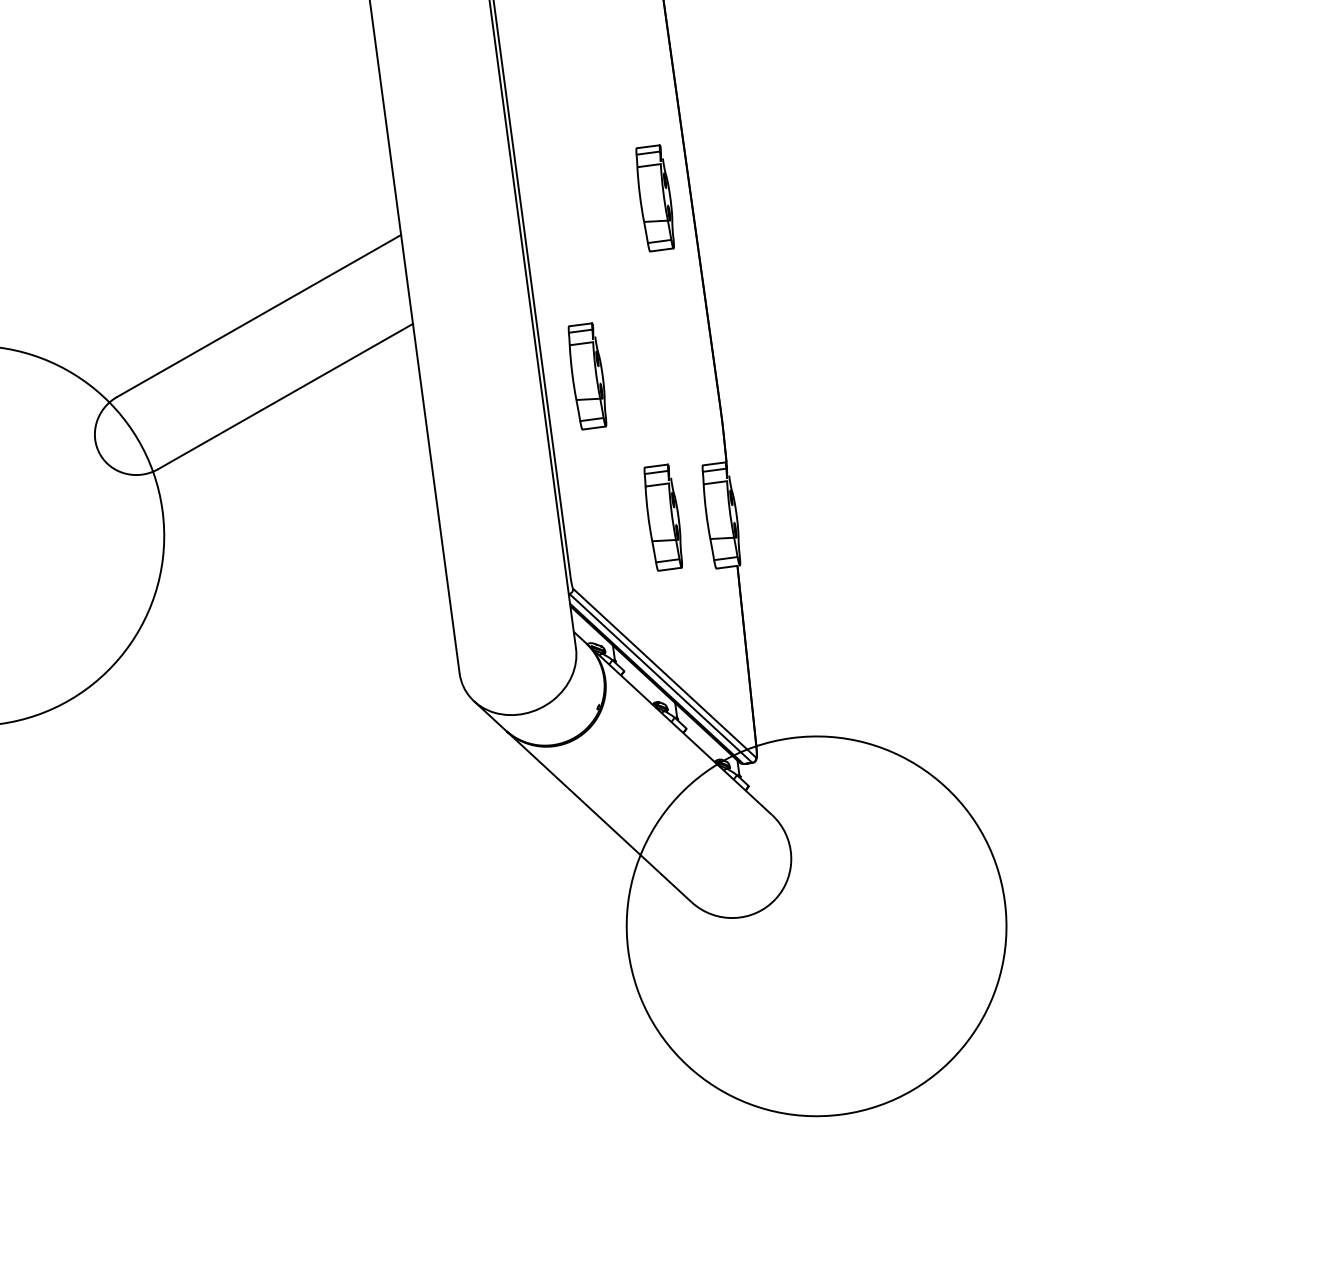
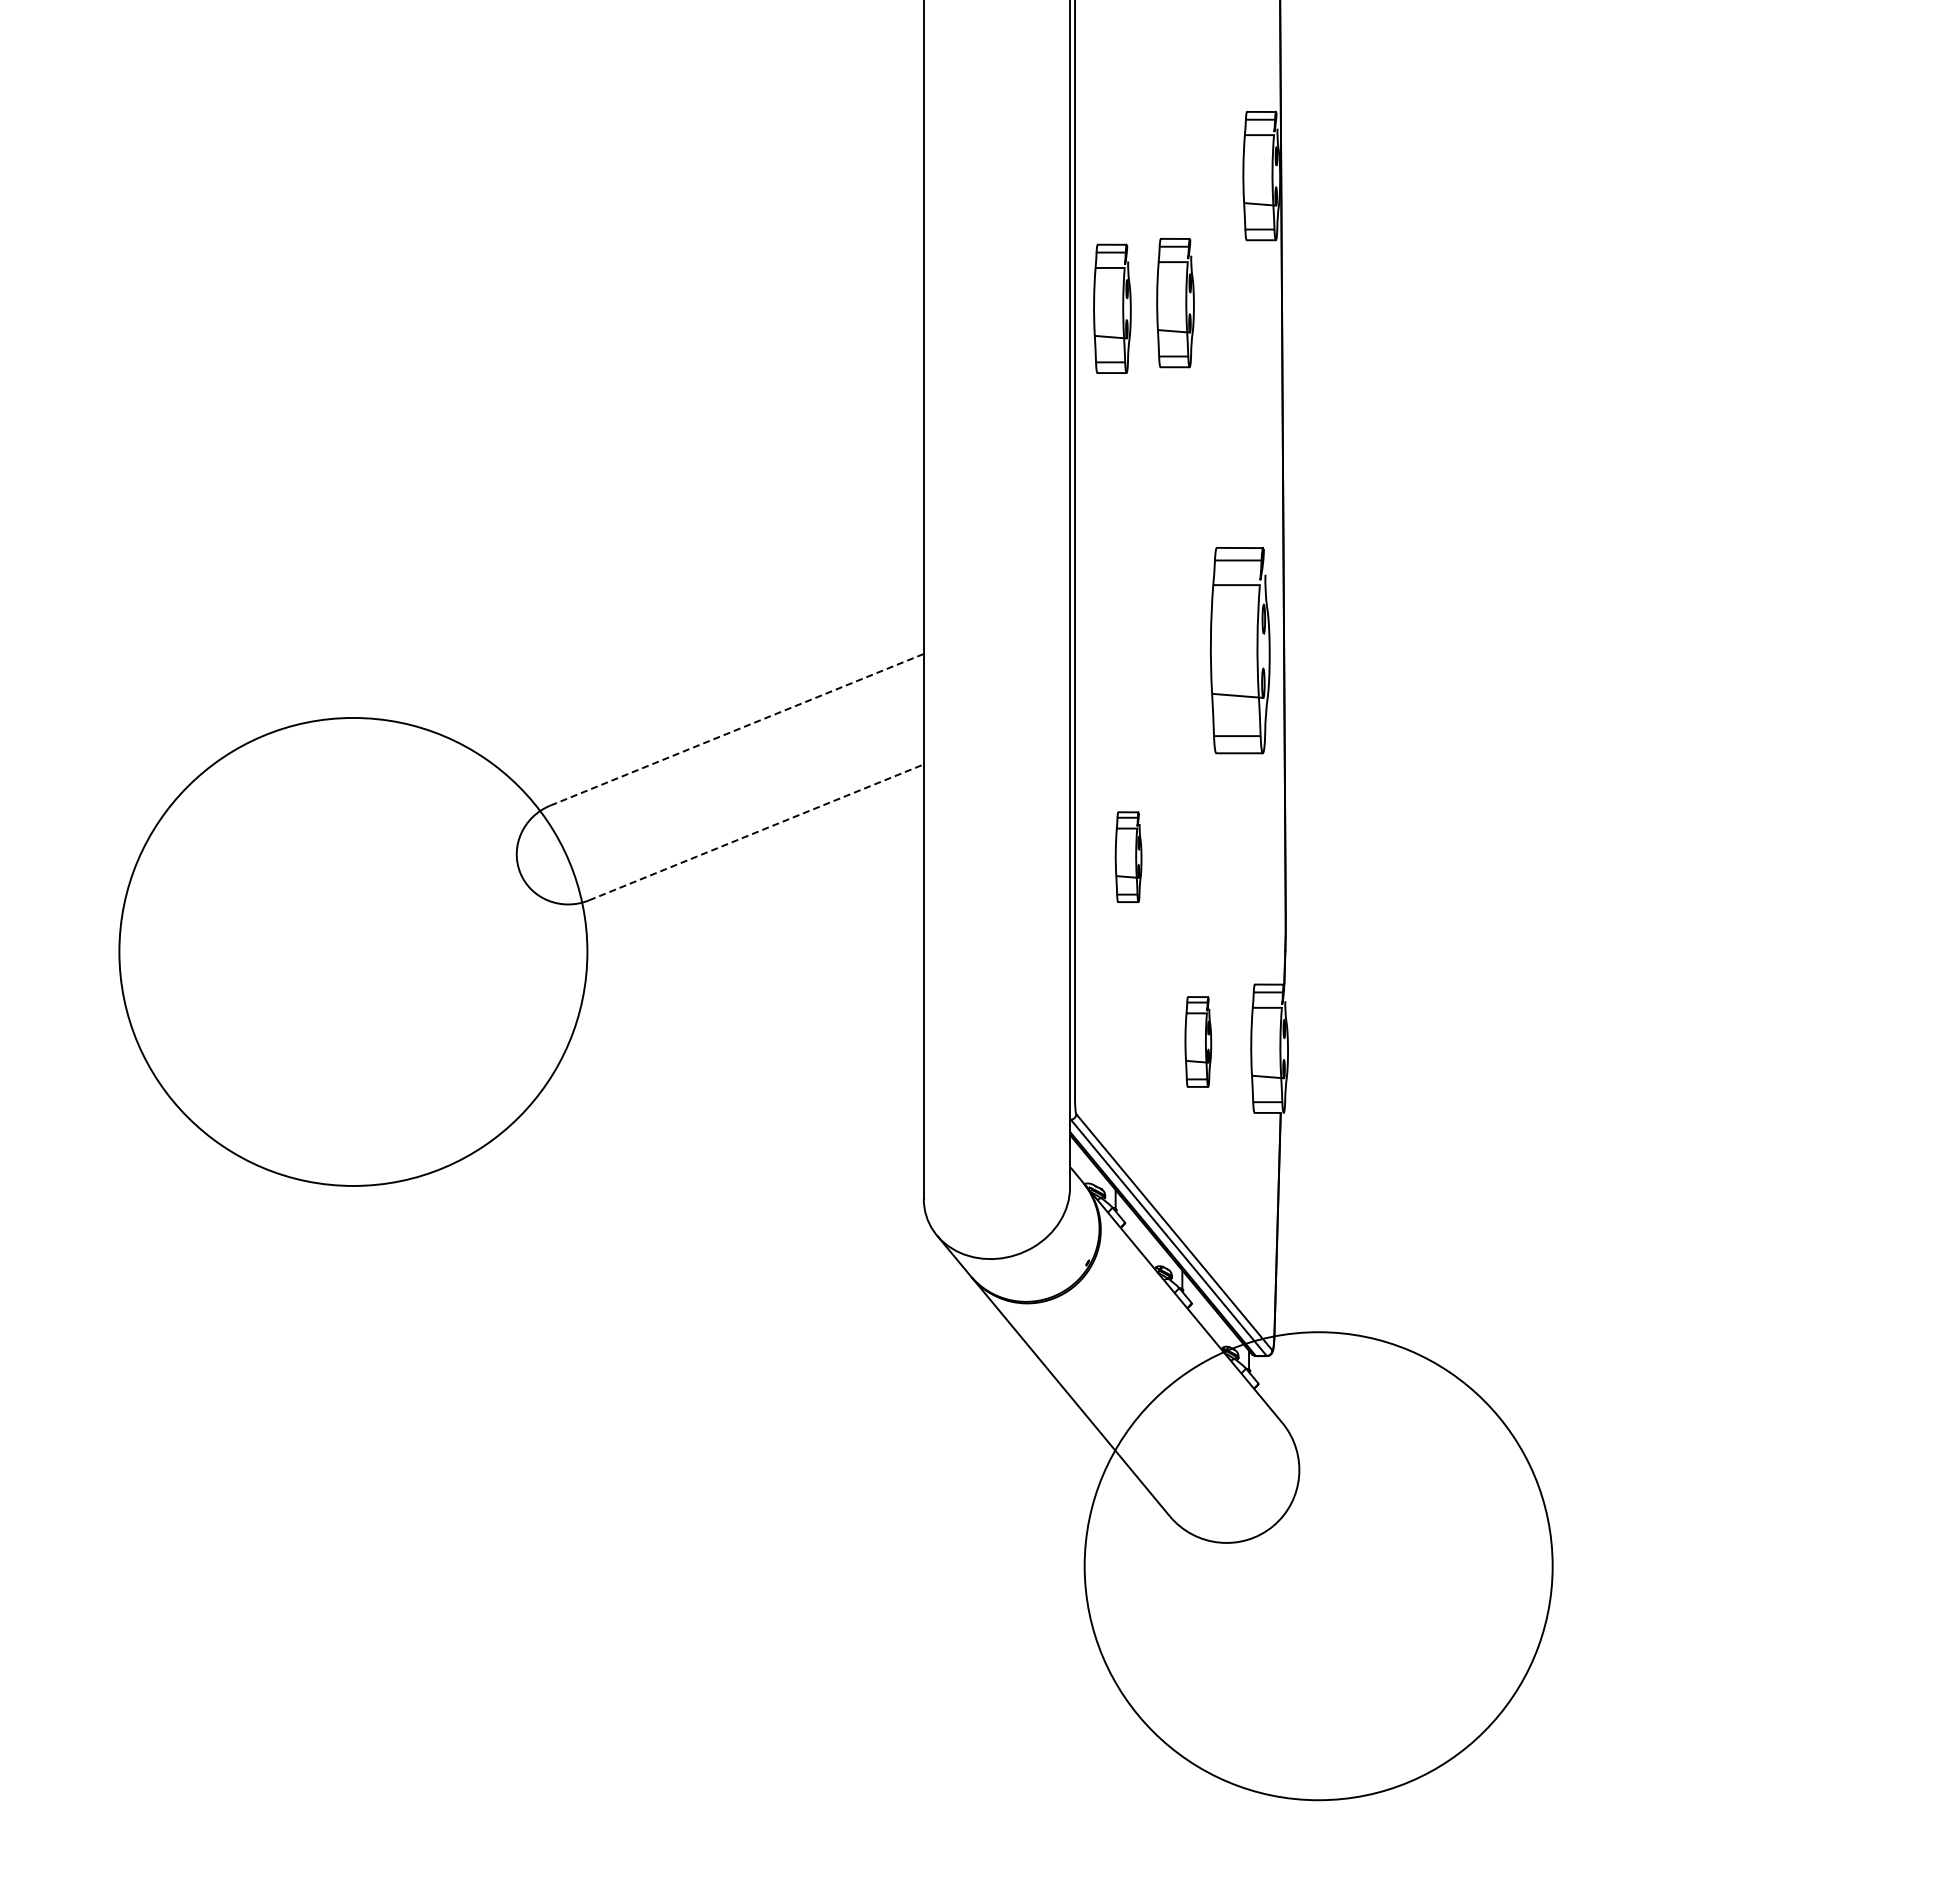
part: (655, 198) -> (1240, 650), size x1.6
line: (258, 315) -> (736, 729), solid -> dashed
part: (587, 376) -> (1128, 857), size x0.7
line: (285, 396) -> (756, 832), solid -> dashed
part: (663, 517) -> (1198, 1041), size x0.7

